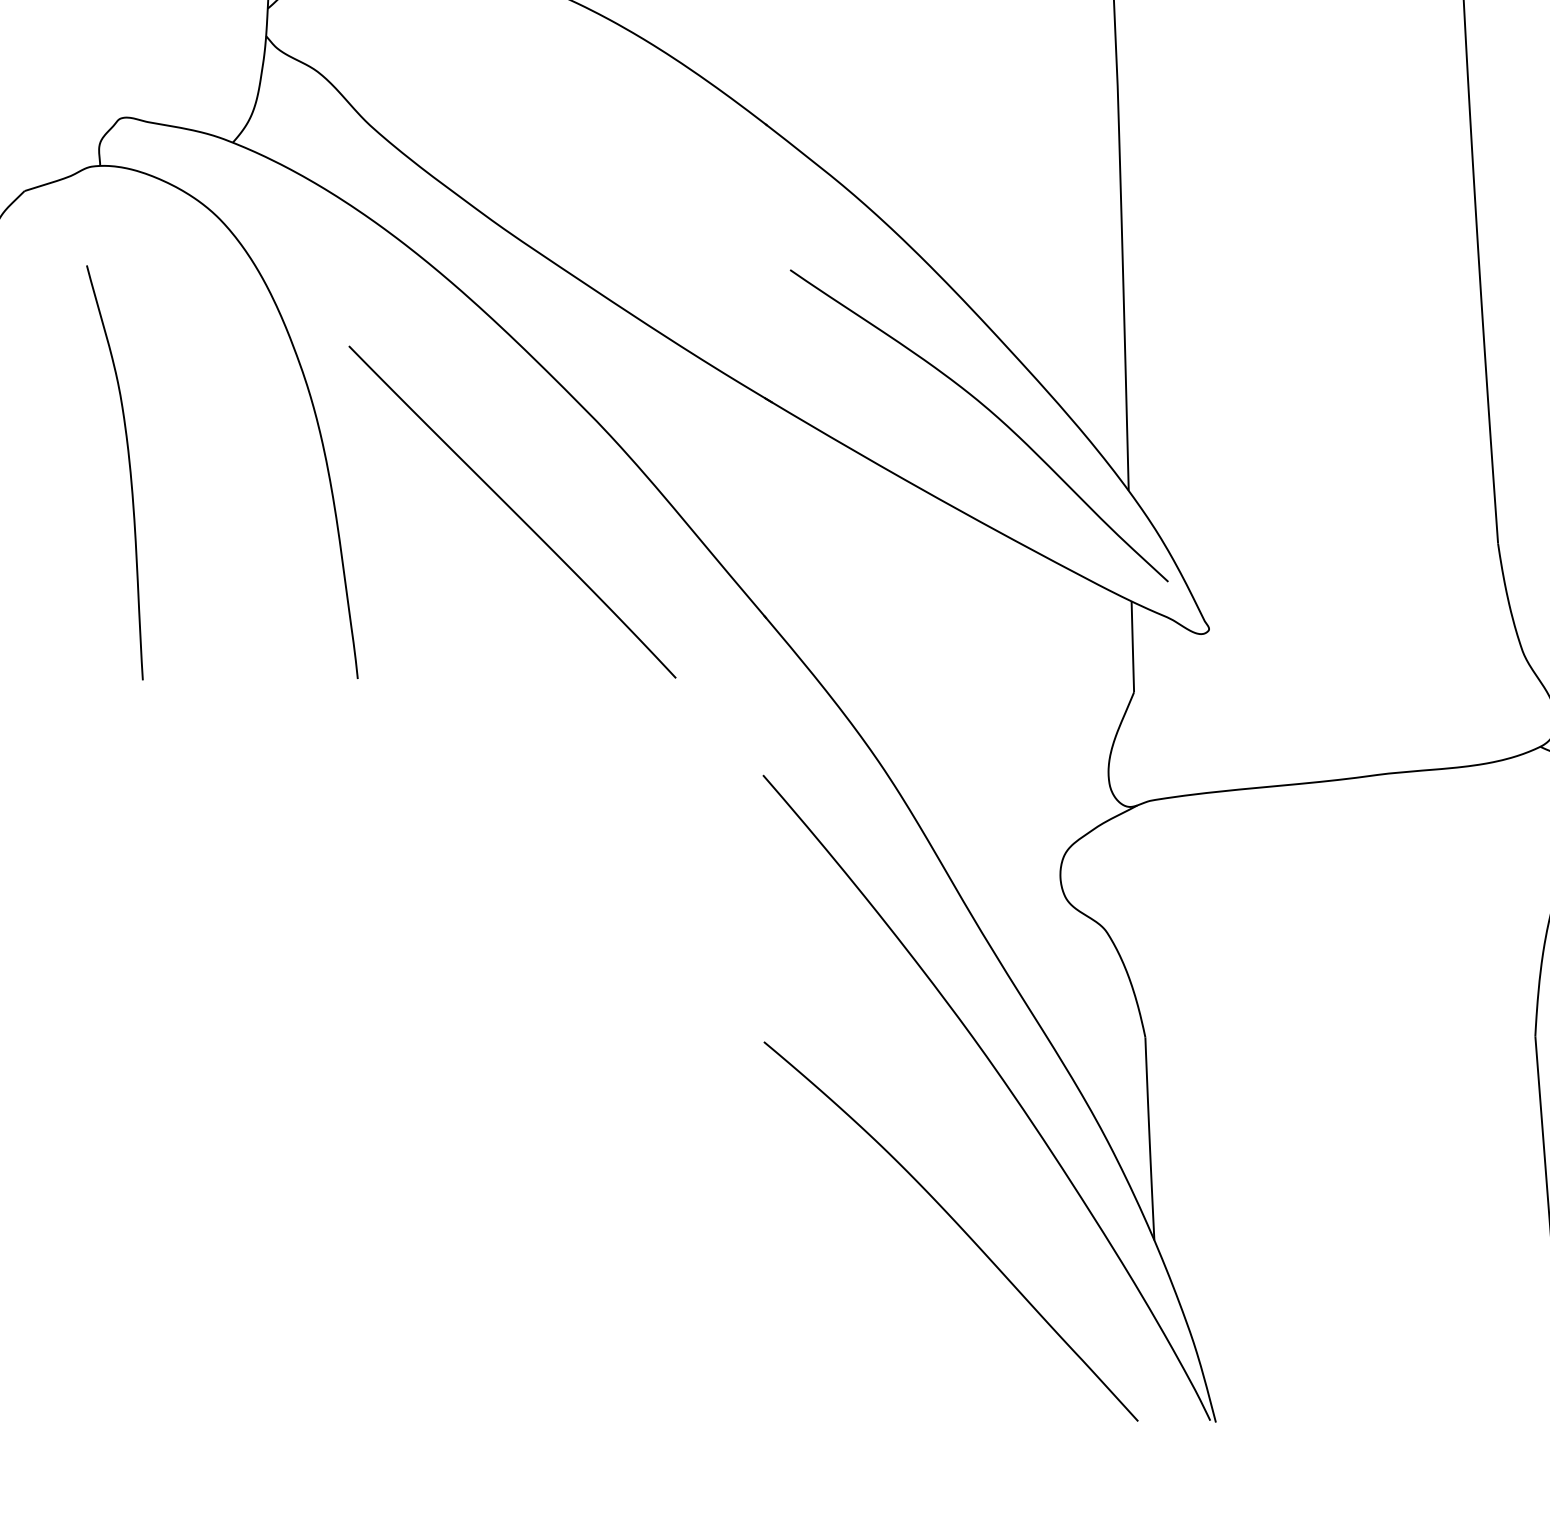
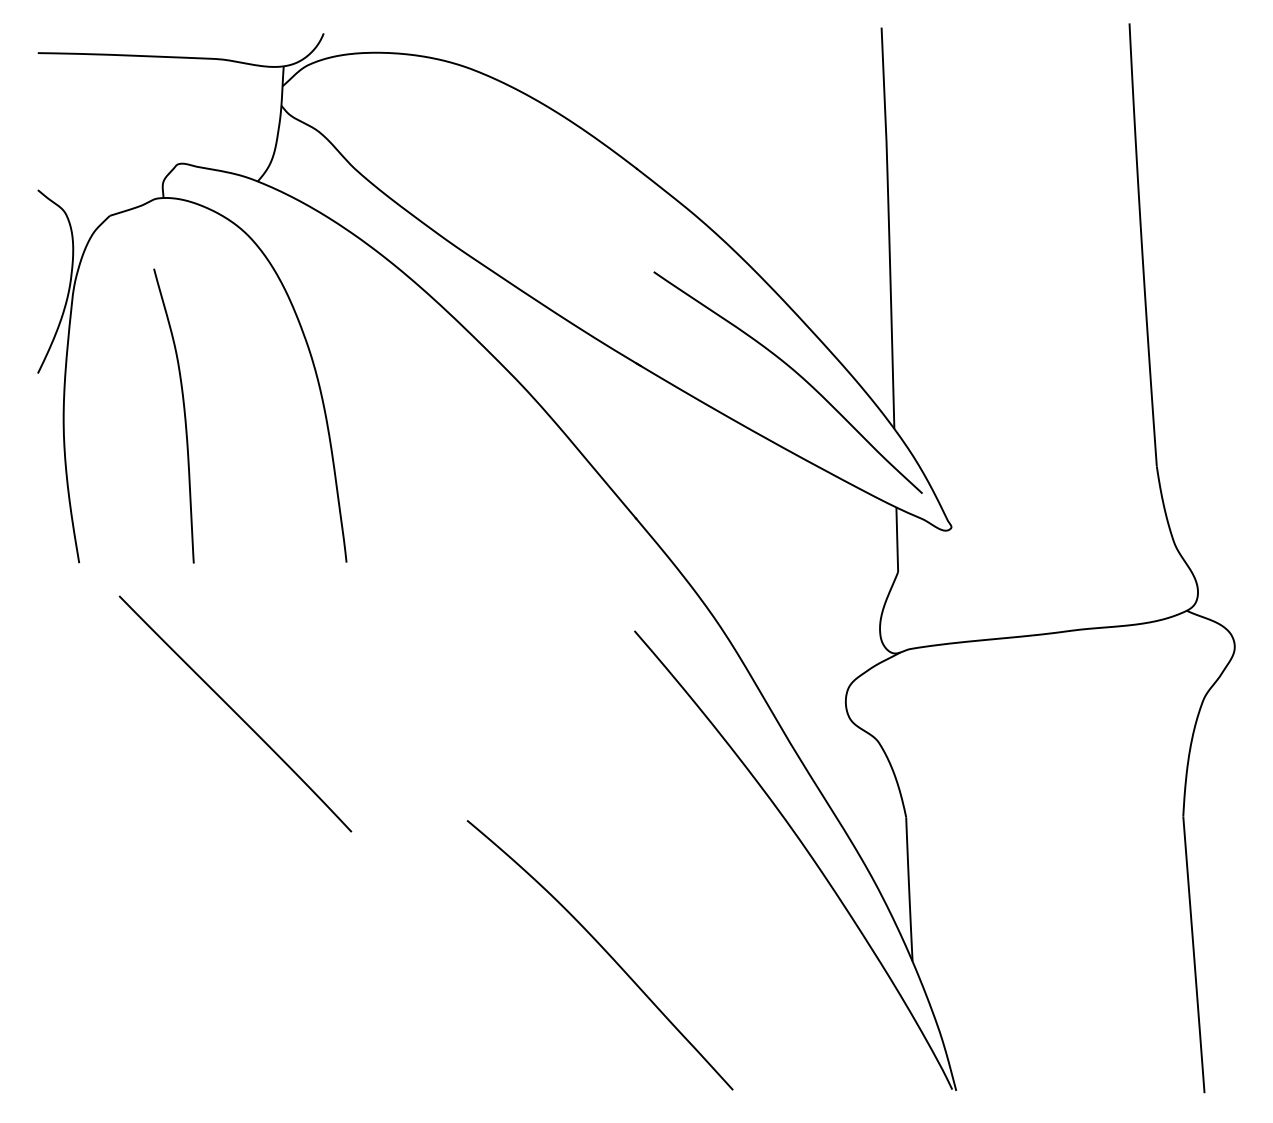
curve: (512, 511) -> (235, 713), moved
curve: (957, 1226) -> (604, 951), moved

